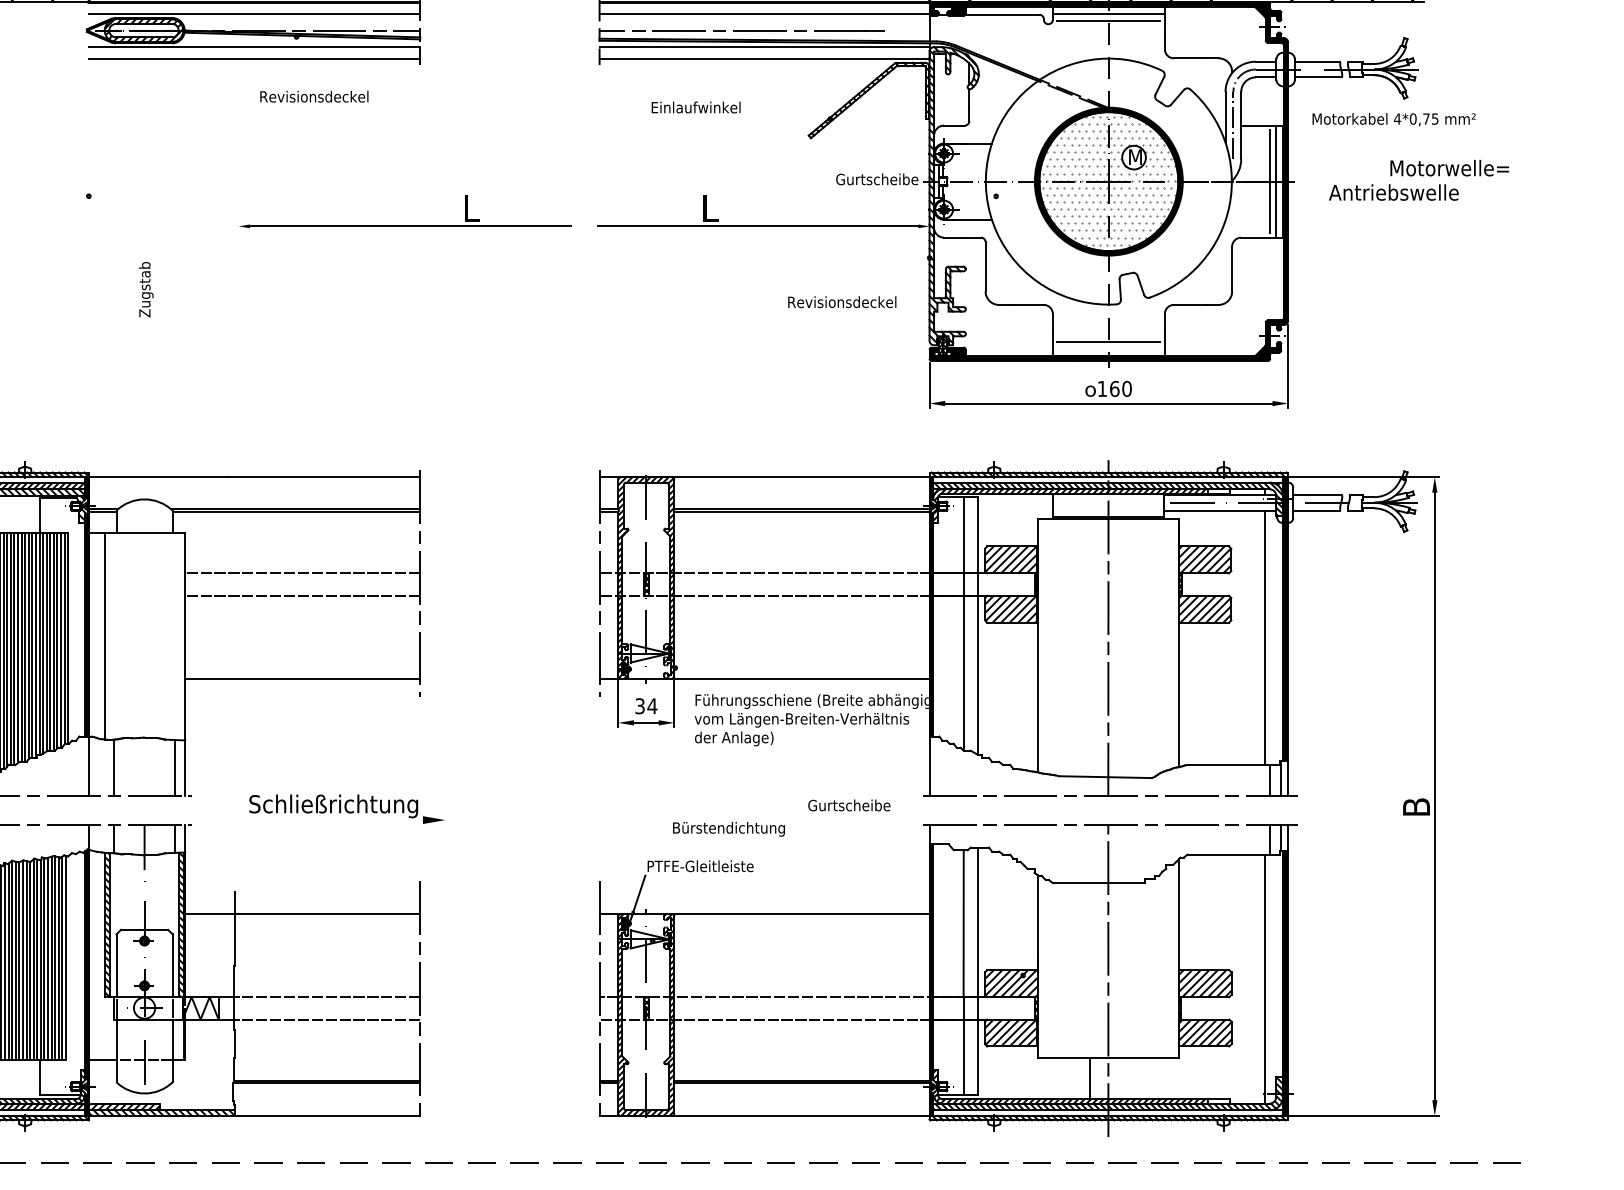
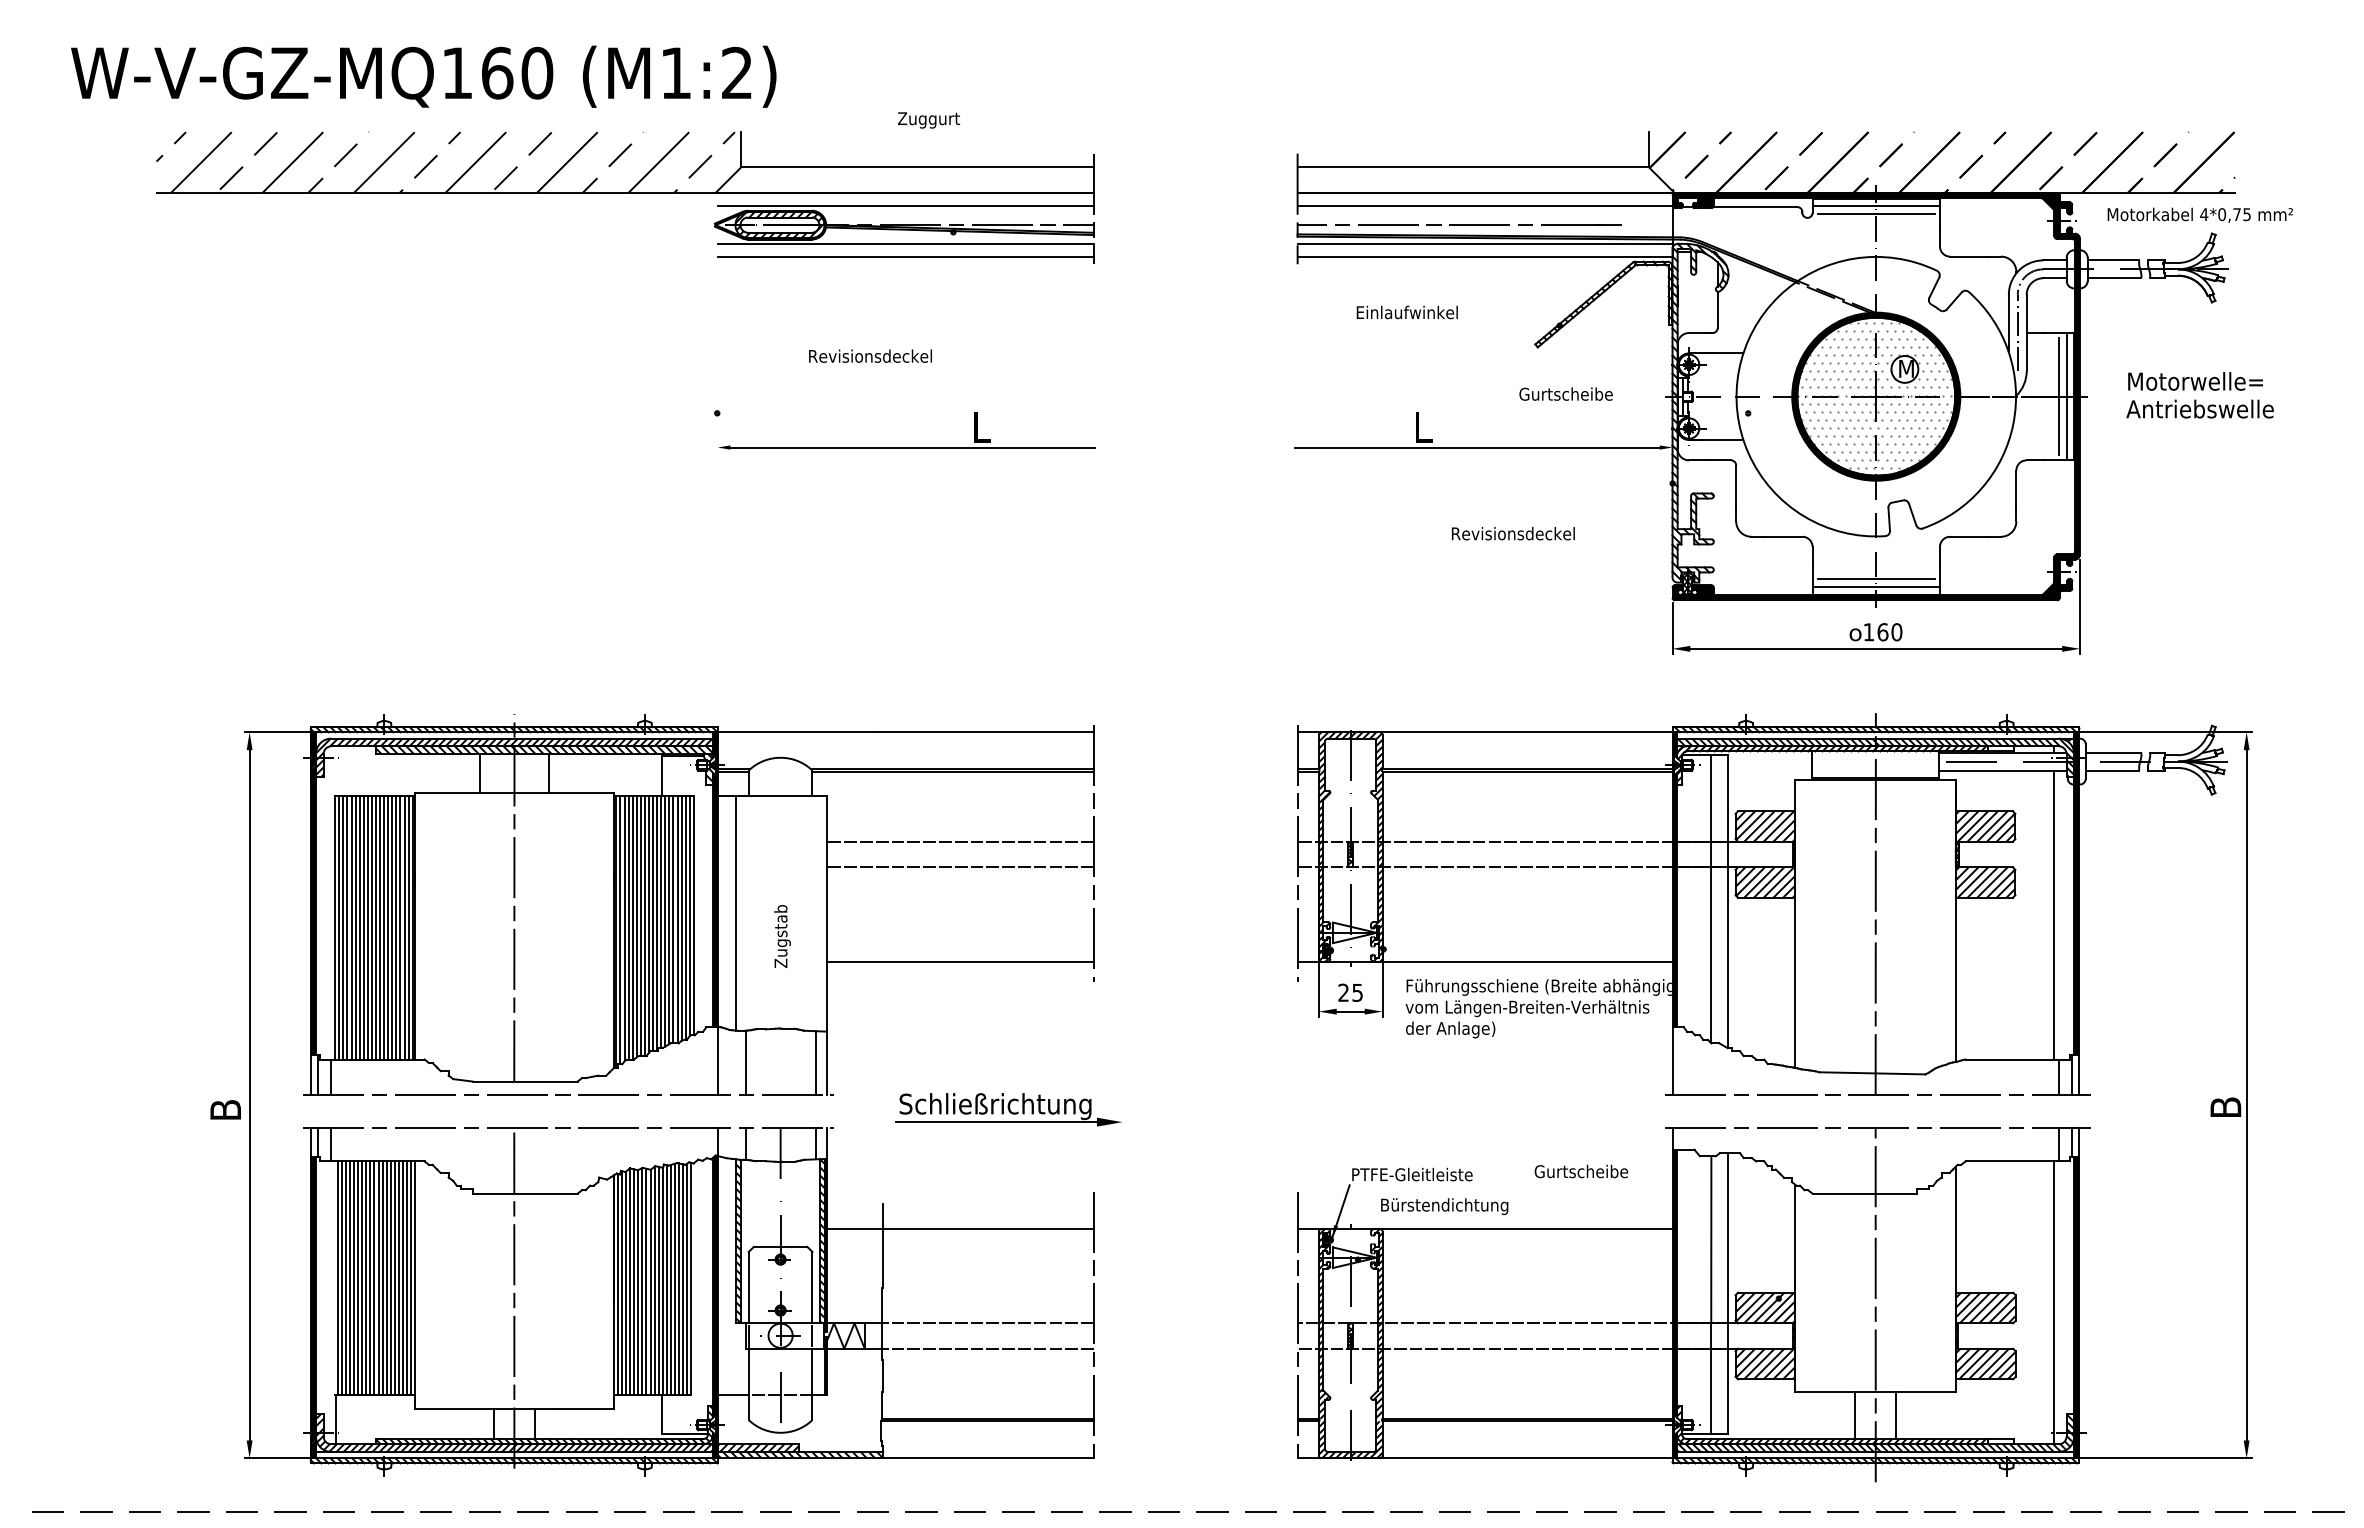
text: (314, 96) -> (870, 355), moved
text: (1393, 118) -> (2199, 214), moved
text: (1449, 168) -> (2195, 381), moved
text: (876, 178) -> (1565, 393), moved
part: (404, 226) -> (906, 447), moved
text: (146, 289) -> (782, 936), moved
text: (842, 302) -> (1513, 533), moved
line: (1108, 349) -> (1875, 587), added
text: (646, 705) -> (1350, 992), 34 -> 25
text: (849, 805) -> (1581, 1171), moved
line: (334, 820) -> (996, 1122), added
text: (728, 829) -> (1444, 1206), moved
line: (1126, 1078) -> (1896, 1415), added

